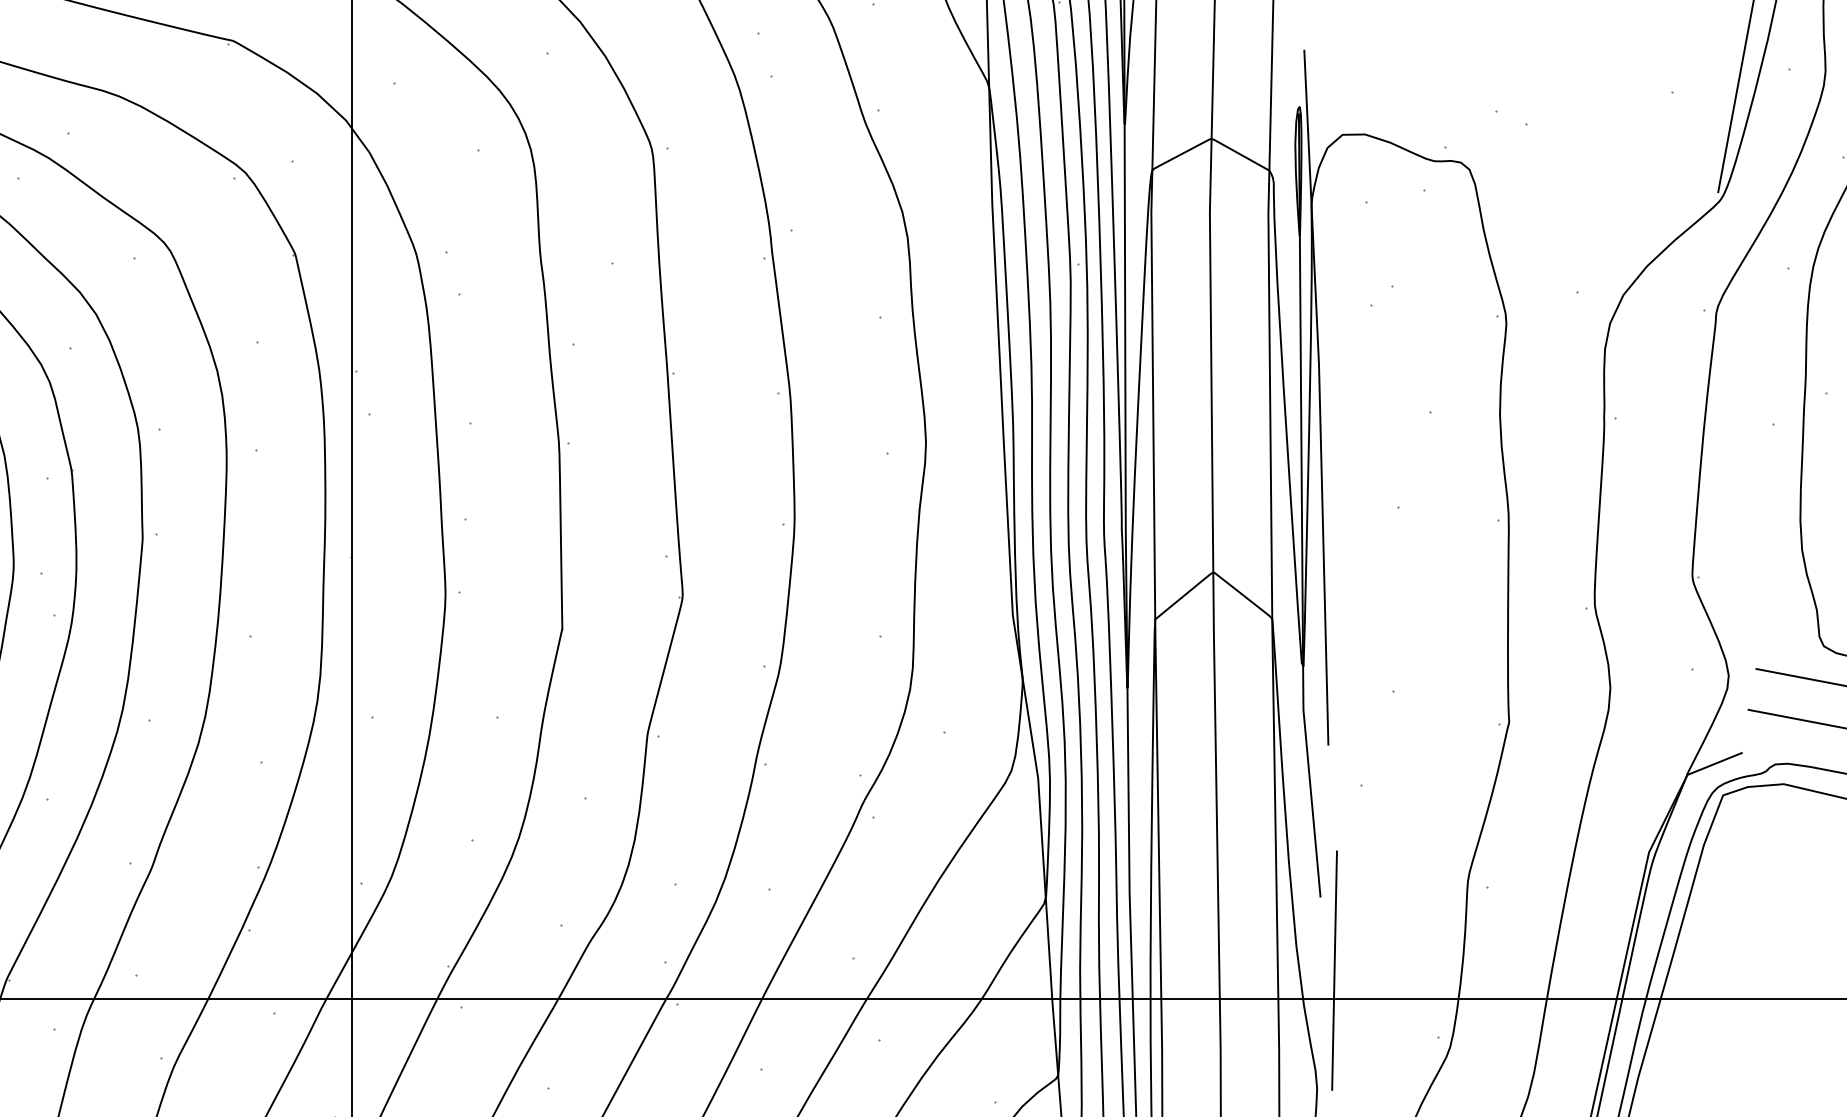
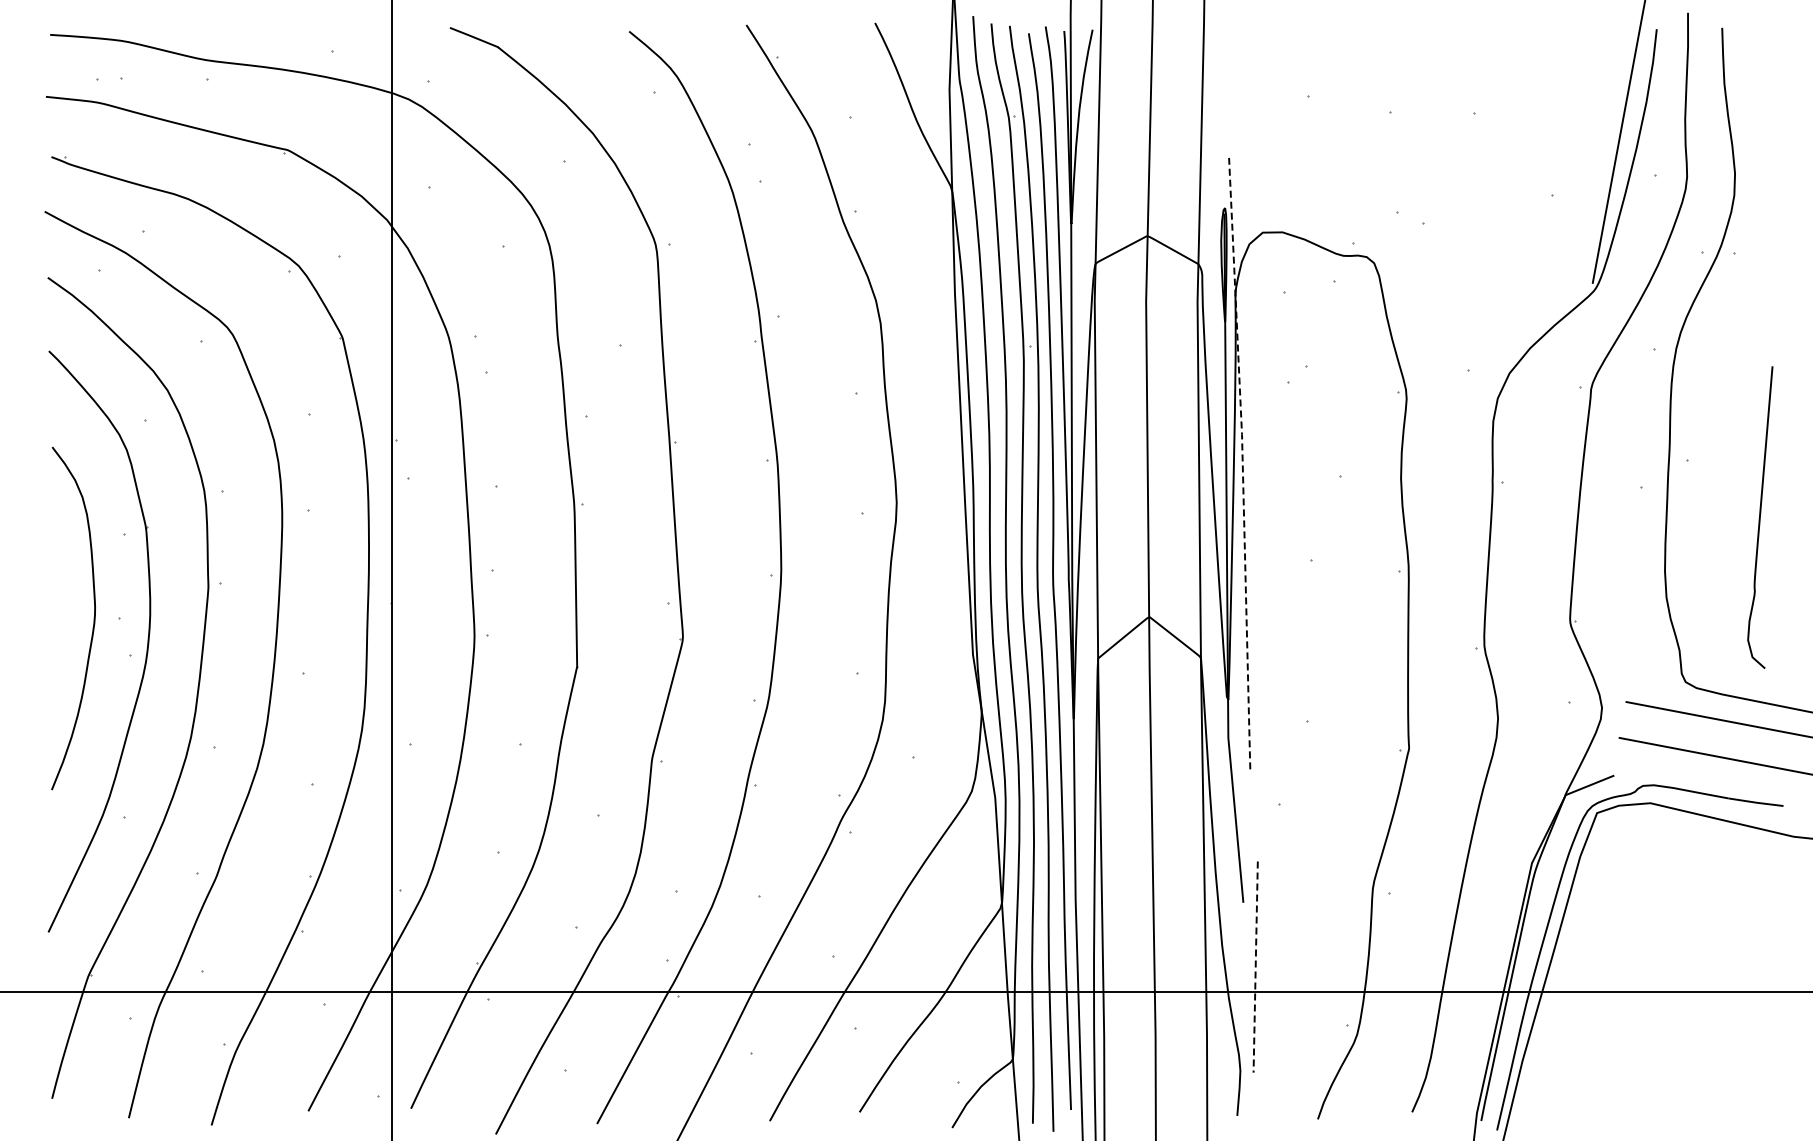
line: (1319, 396) -> (1242, 462), solid -> dashed
line: (1334, 971) -> (1255, 967), solid -> dashed

